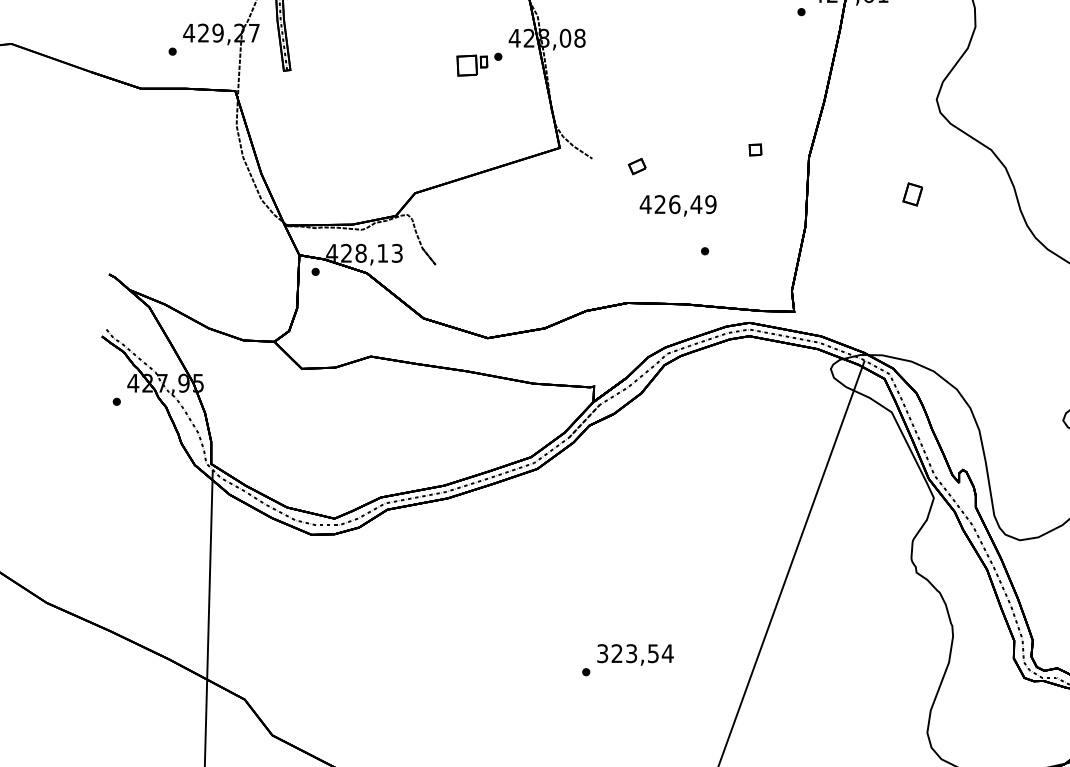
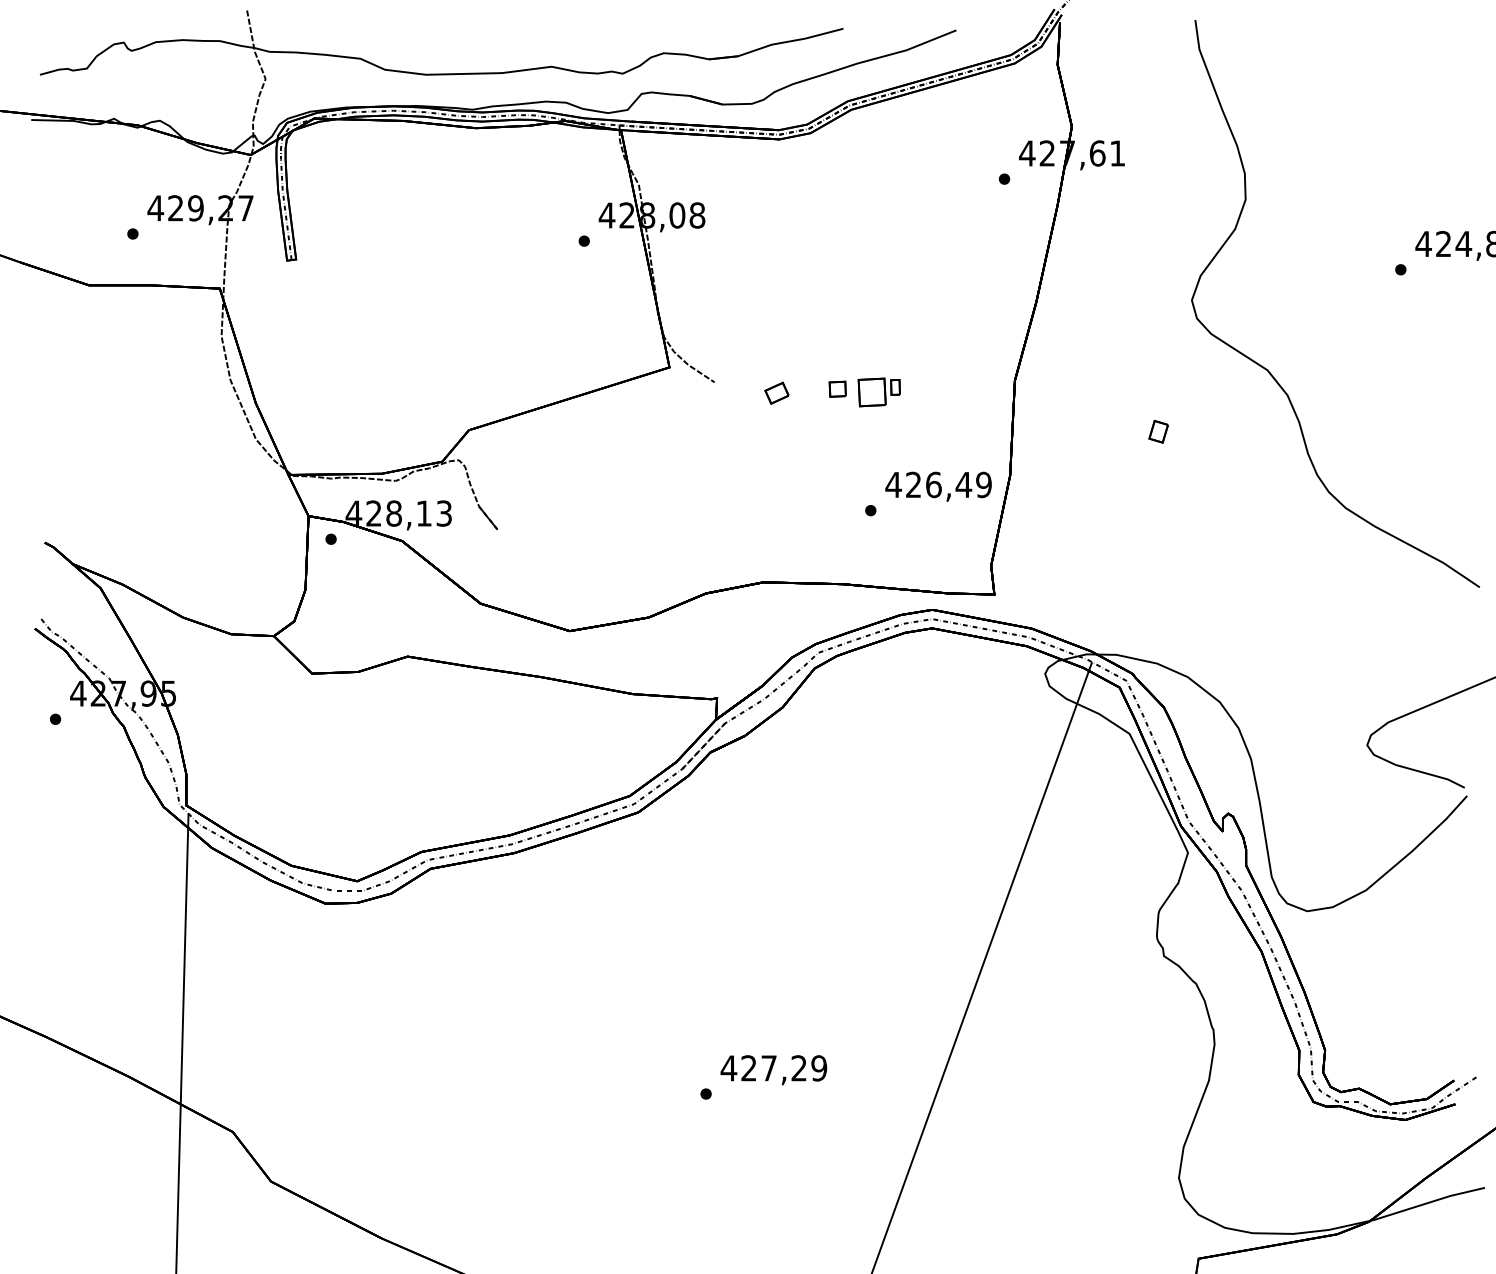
part: (471, 65) -> (878, 392), moved
part: (755, 149) -> (837, 388), moved
part: (912, 194) -> (1158, 431), size x0.71
text: (678, 205) -> (938, 486), moved
text: (634, 653) -> (773, 1068), 323,54 -> 427,29

